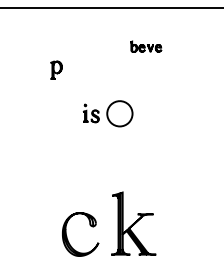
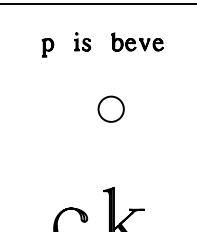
part: (145, 46) -> (136, 41), size x1.67
part: (56, 69) -> (47, 46), moved
part: (90, 113) -> (81, 41), moved

